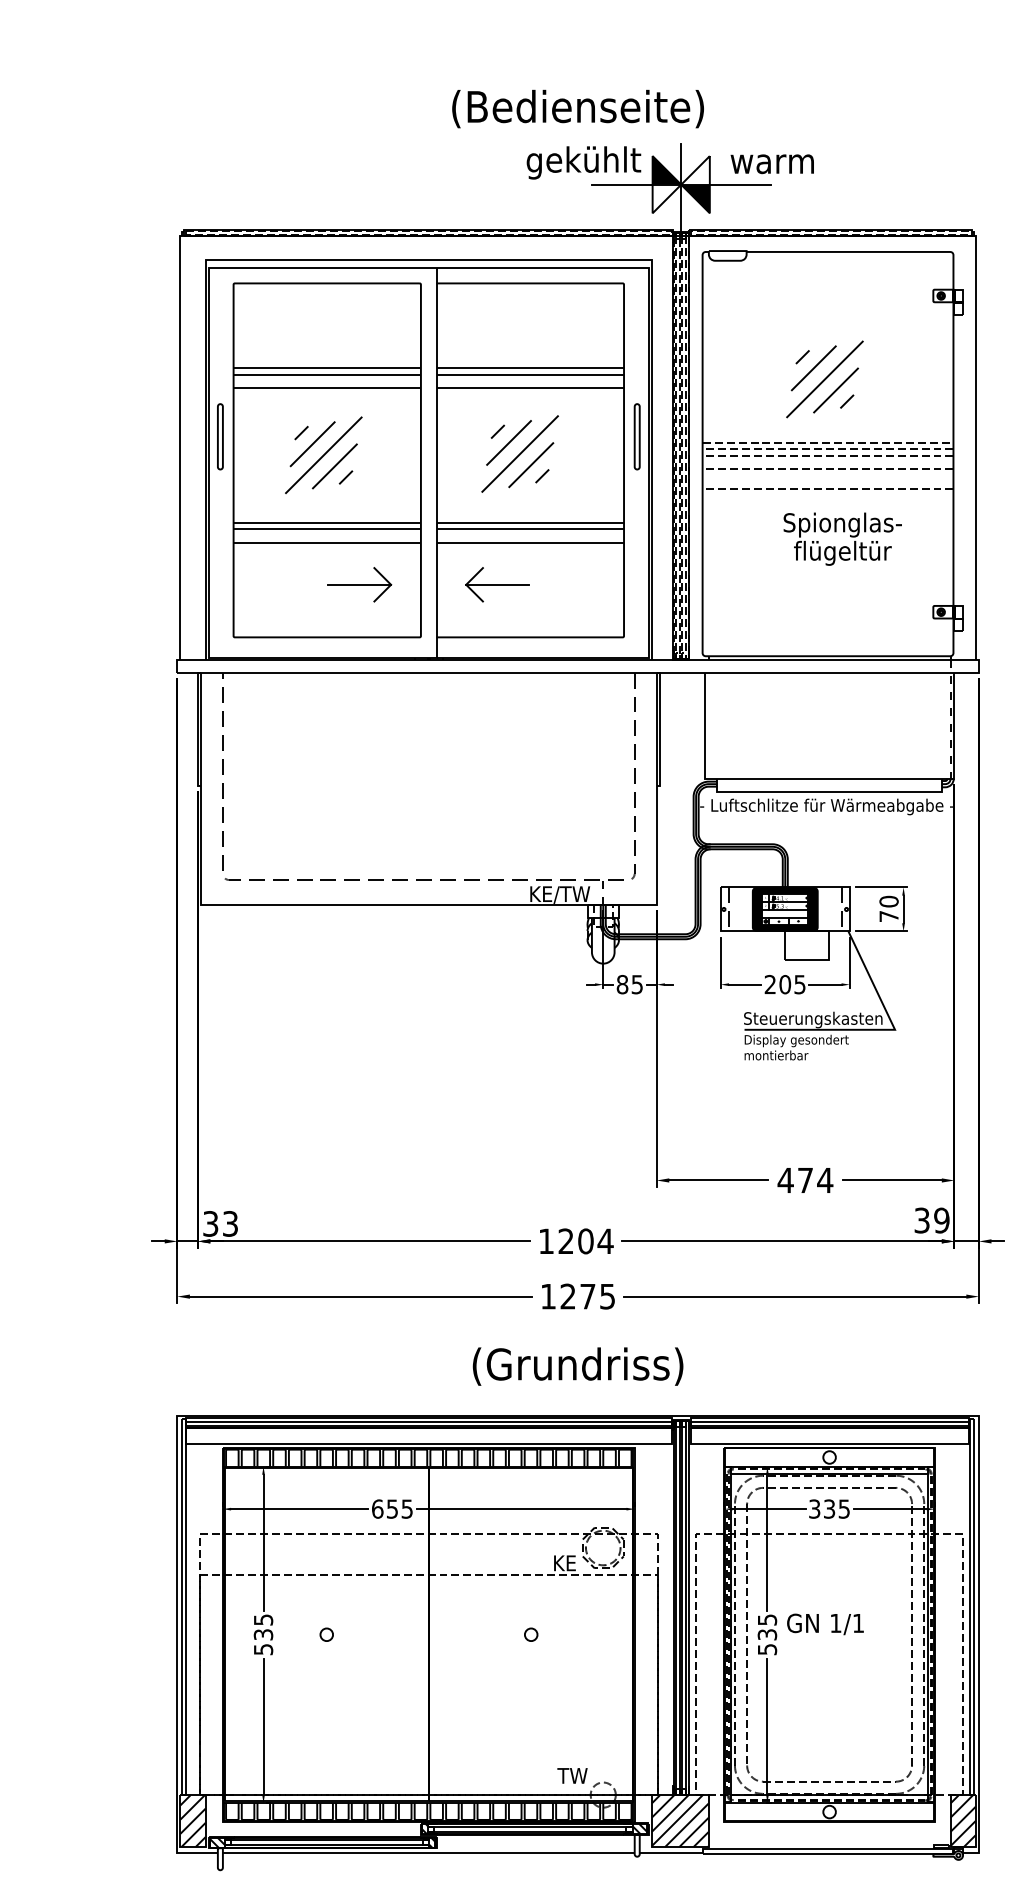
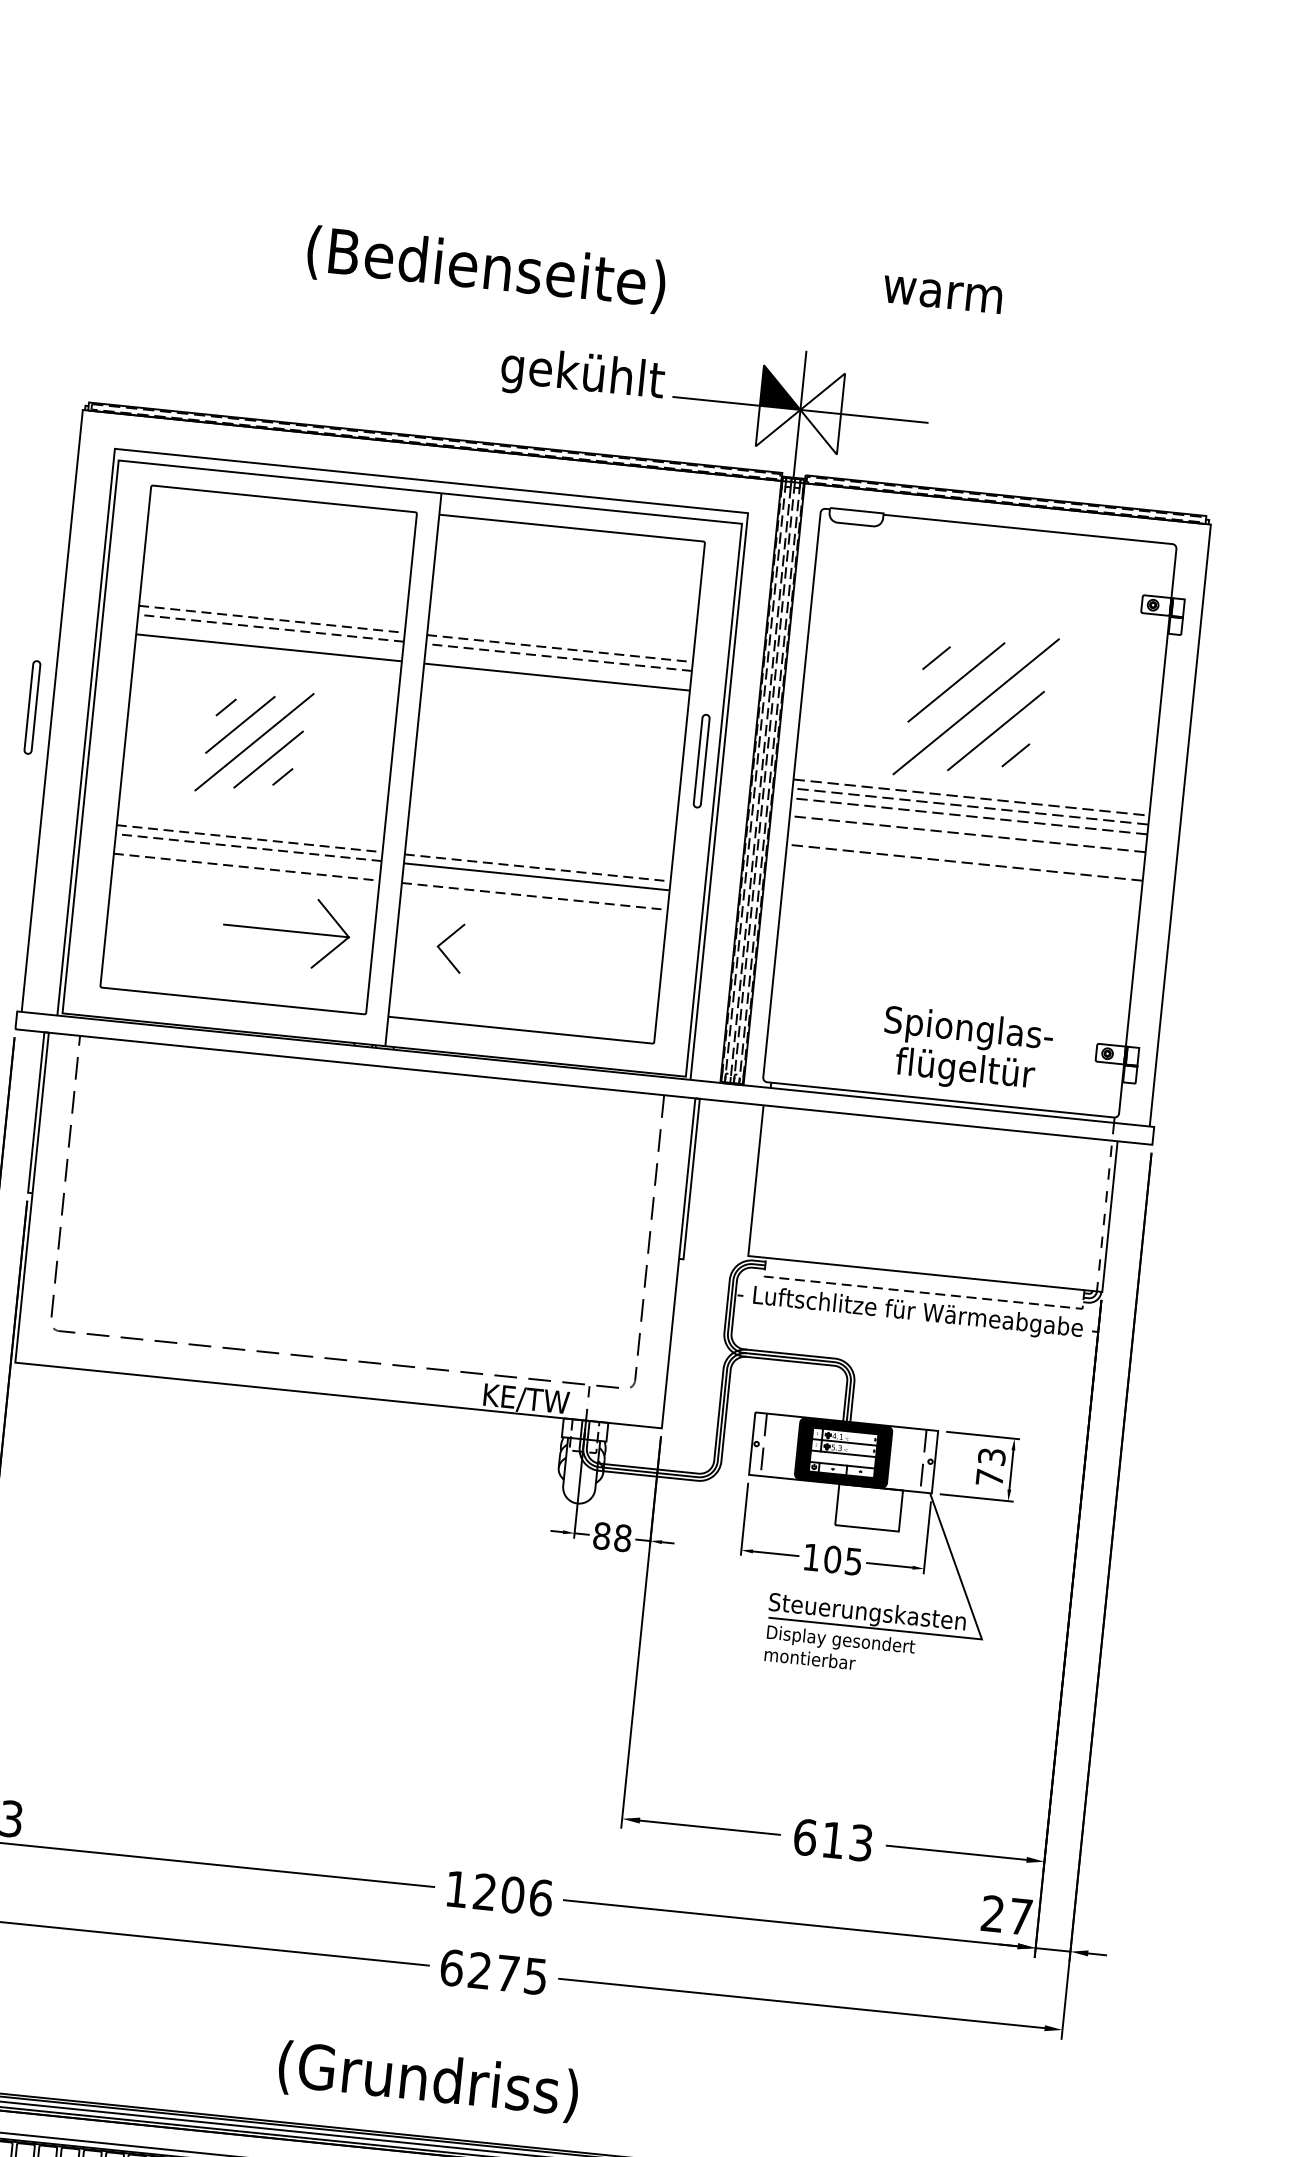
text: (577, 108) -> (485, 268), moved
text: (583, 162) -> (582, 375), moved
text: (771, 164) -> (941, 294), moved
fill: (695, 198) -> (818, 431), removed
line: (327, 368) -> (272, 619), solid -> dashed
line: (530, 368) -> (560, 648), solid -> dashed
line: (327, 374) -> (271, 628), solid -> dashed
line: (530, 374) -> (559, 657), solid -> dashed
part: (824, 379) -> (975, 706), size x1.4
part: (220, 436) -> (32, 707), moved
part: (519, 453) -> (532, 767), removed
line: (327, 522) -> (250, 838), solid -> dashed
line: (530, 522) -> (537, 867), solid -> dashed
line: (327, 529) -> (249, 848), solid -> dashed
text: (842, 538) -> (966, 1049), moved
line: (327, 543) -> (247, 867), solid -> dashed
line: (530, 543) -> (534, 897), solid -> dashed
part: (359, 584) -> (286, 930), size x1.4
line: (497, 584) -> (482, 950), removed
line: (829, 792) -> (923, 1293), solid -> dashed
text: (888, 901) -> (991, 1456), 70 -> 73
text: (637, 984) -> (623, 1538), 85 -> 88
text: (769, 984) -> (810, 1557), 205 -> 105
text: (805, 1180) -> (833, 1840), 474 -> 613
text: (931, 1220) -> (1006, 1915), 39 -> 27
text: (605, 1241) -> (540, 1897), 1204 -> 1206
text: (548, 1296) -> (451, 1967), 1275 -> 6275
text: (577, 1366) -> (427, 2081), moved

